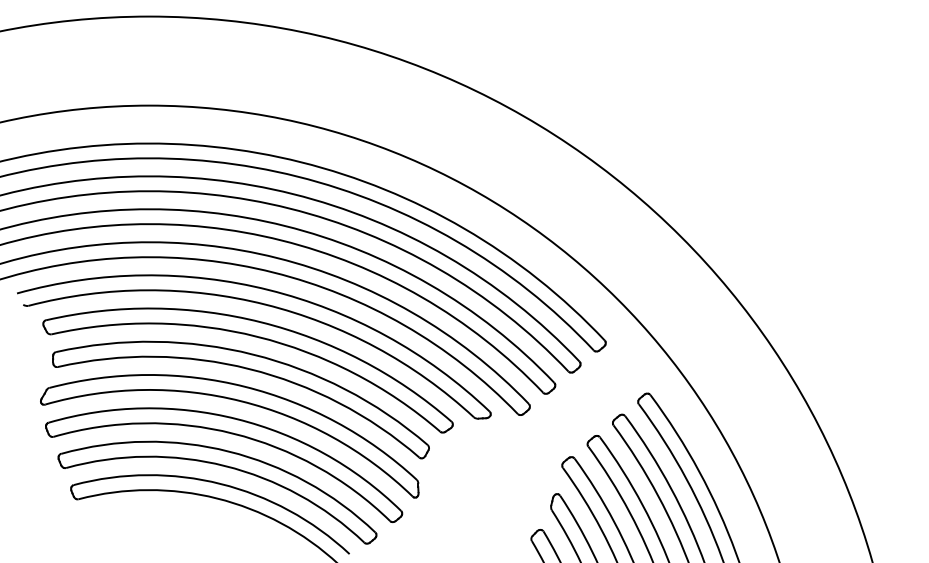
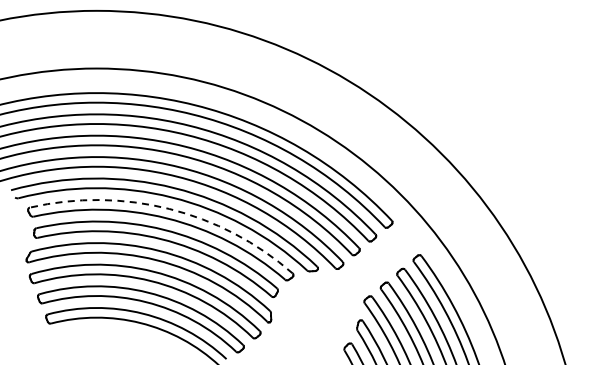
arc: (261, 321) -> (169, 208), solid -> dashed

